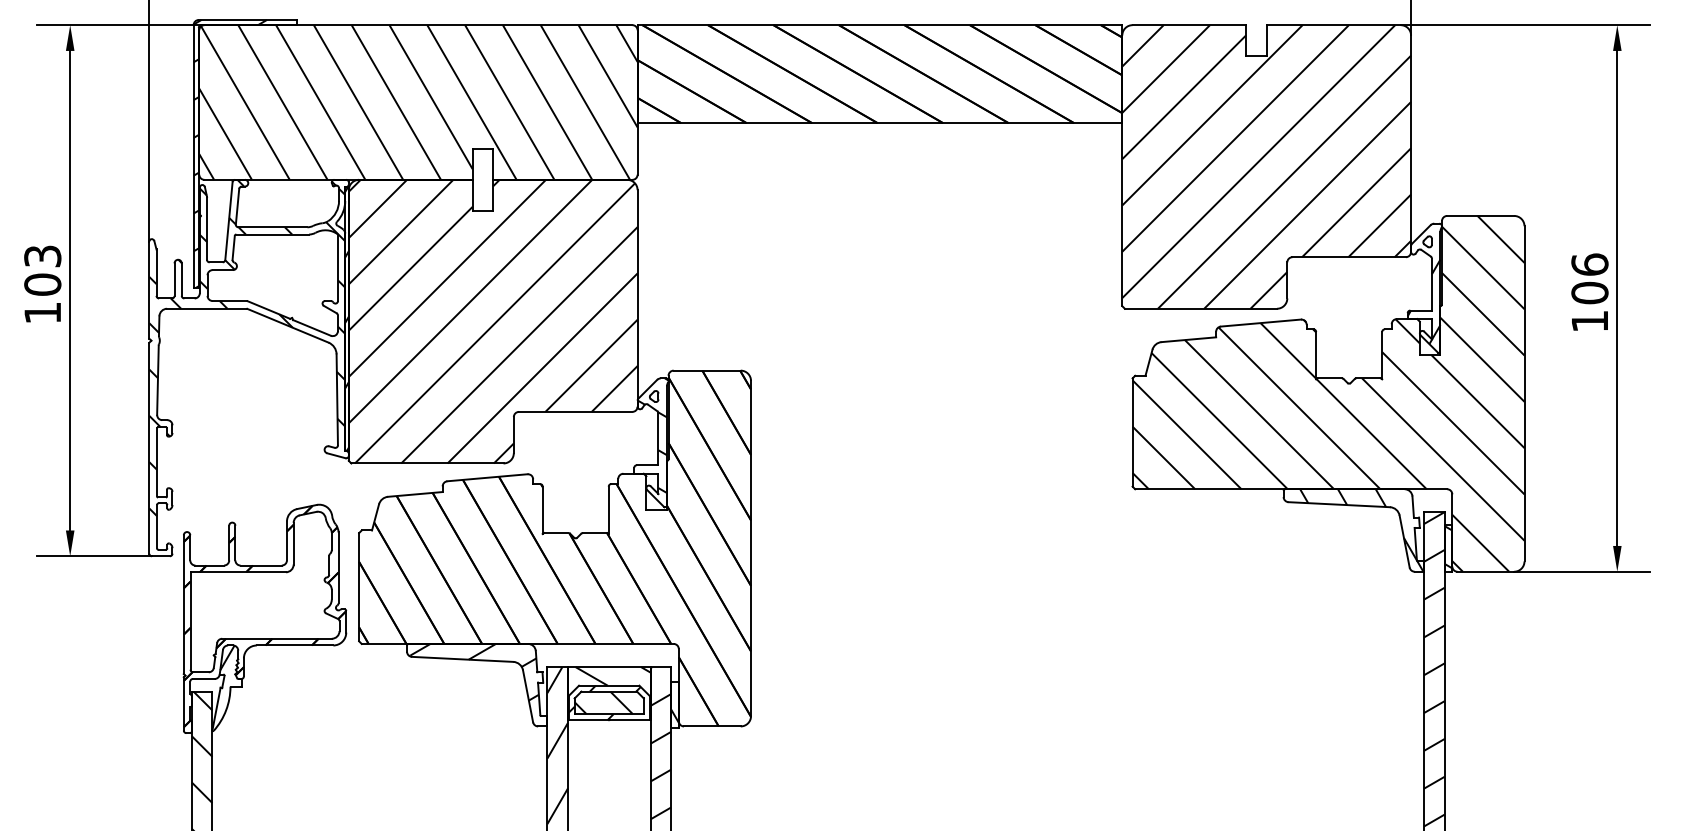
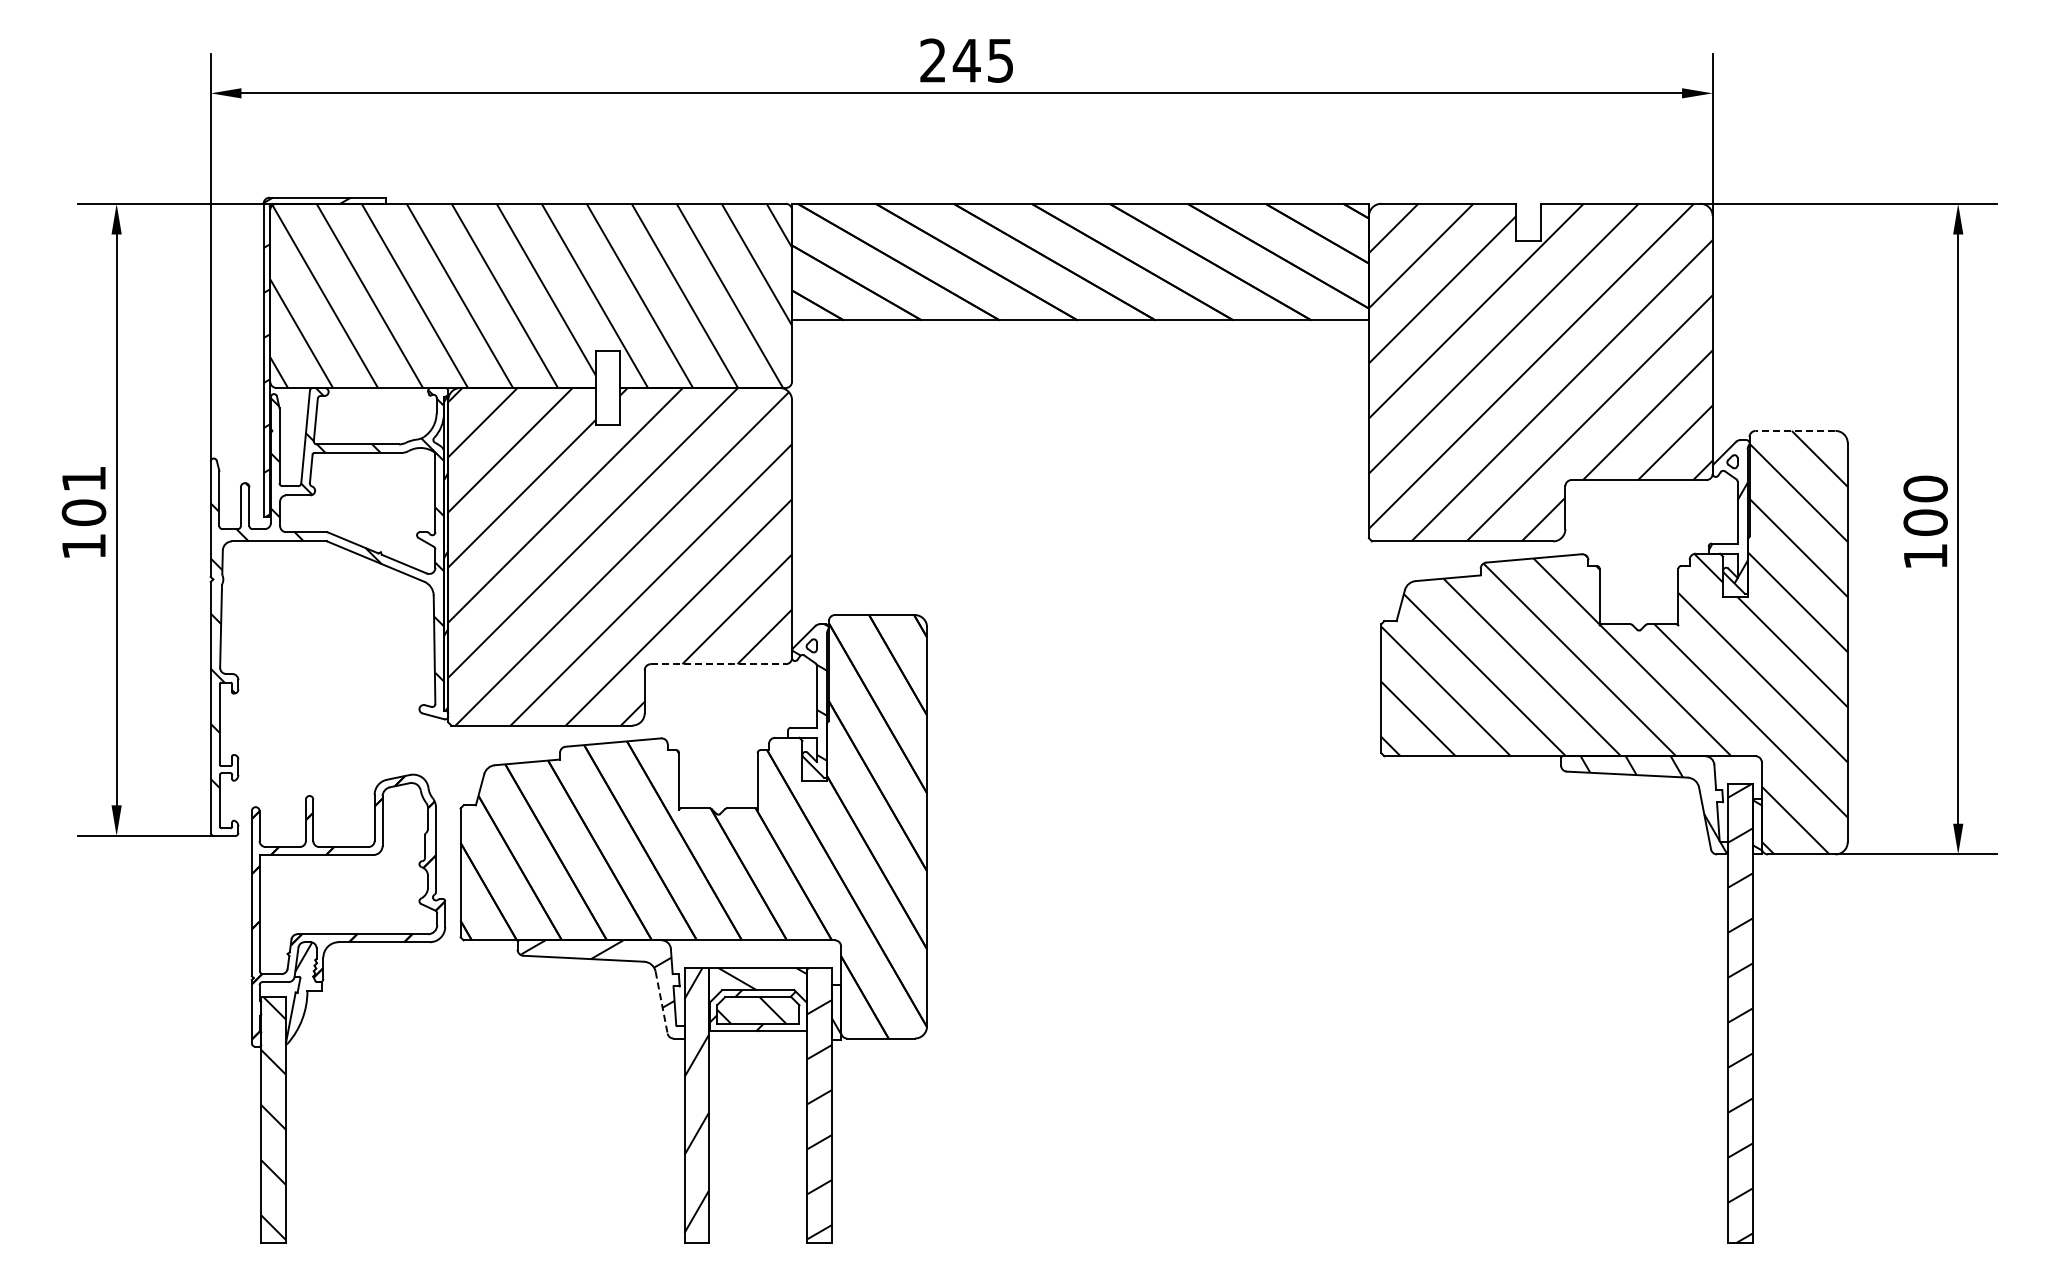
line: (1480, 215) -> (1795, 430), solid -> dashed
text: (42, 255) -> (83, 478), 103 -> 101
text: (1589, 264) -> (1925, 488), 106 -> 100
line: (575, 412) -> (718, 664), solid -> dashed
line: (527, 696) -> (661, 1002), solid -> dashed

